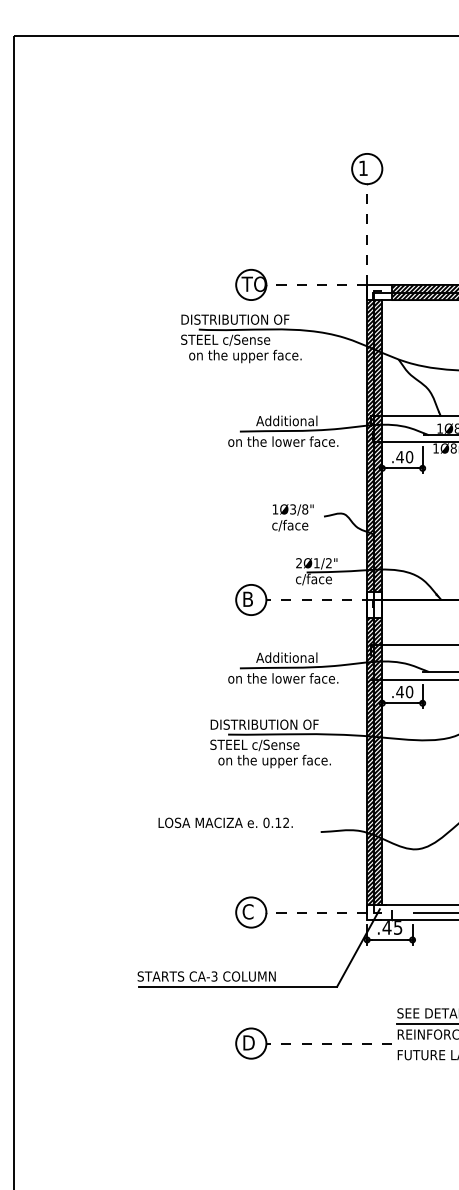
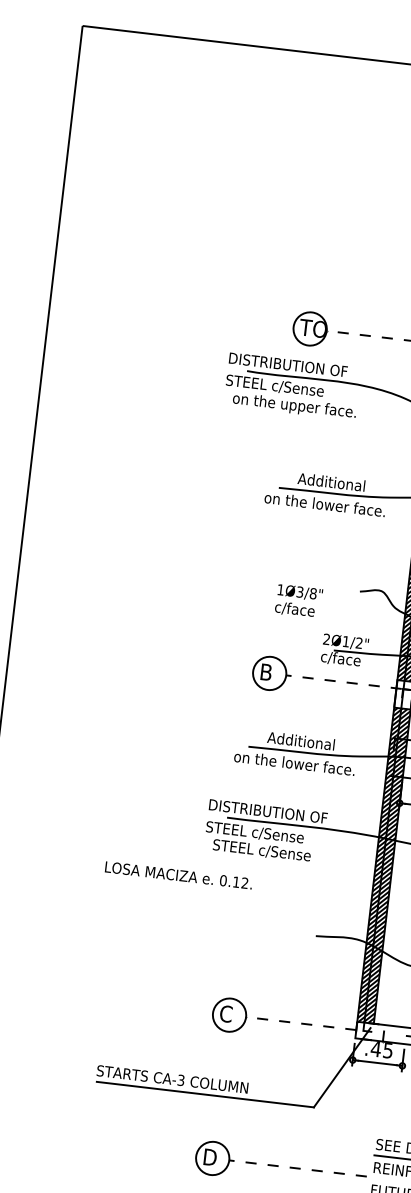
text: (292, 517) -> (298, 600), moved
text: (274, 761) -> (274, 853), on the upper face. -> STEEL c/Sense
text: (225, 822) -> (178, 875), moved

